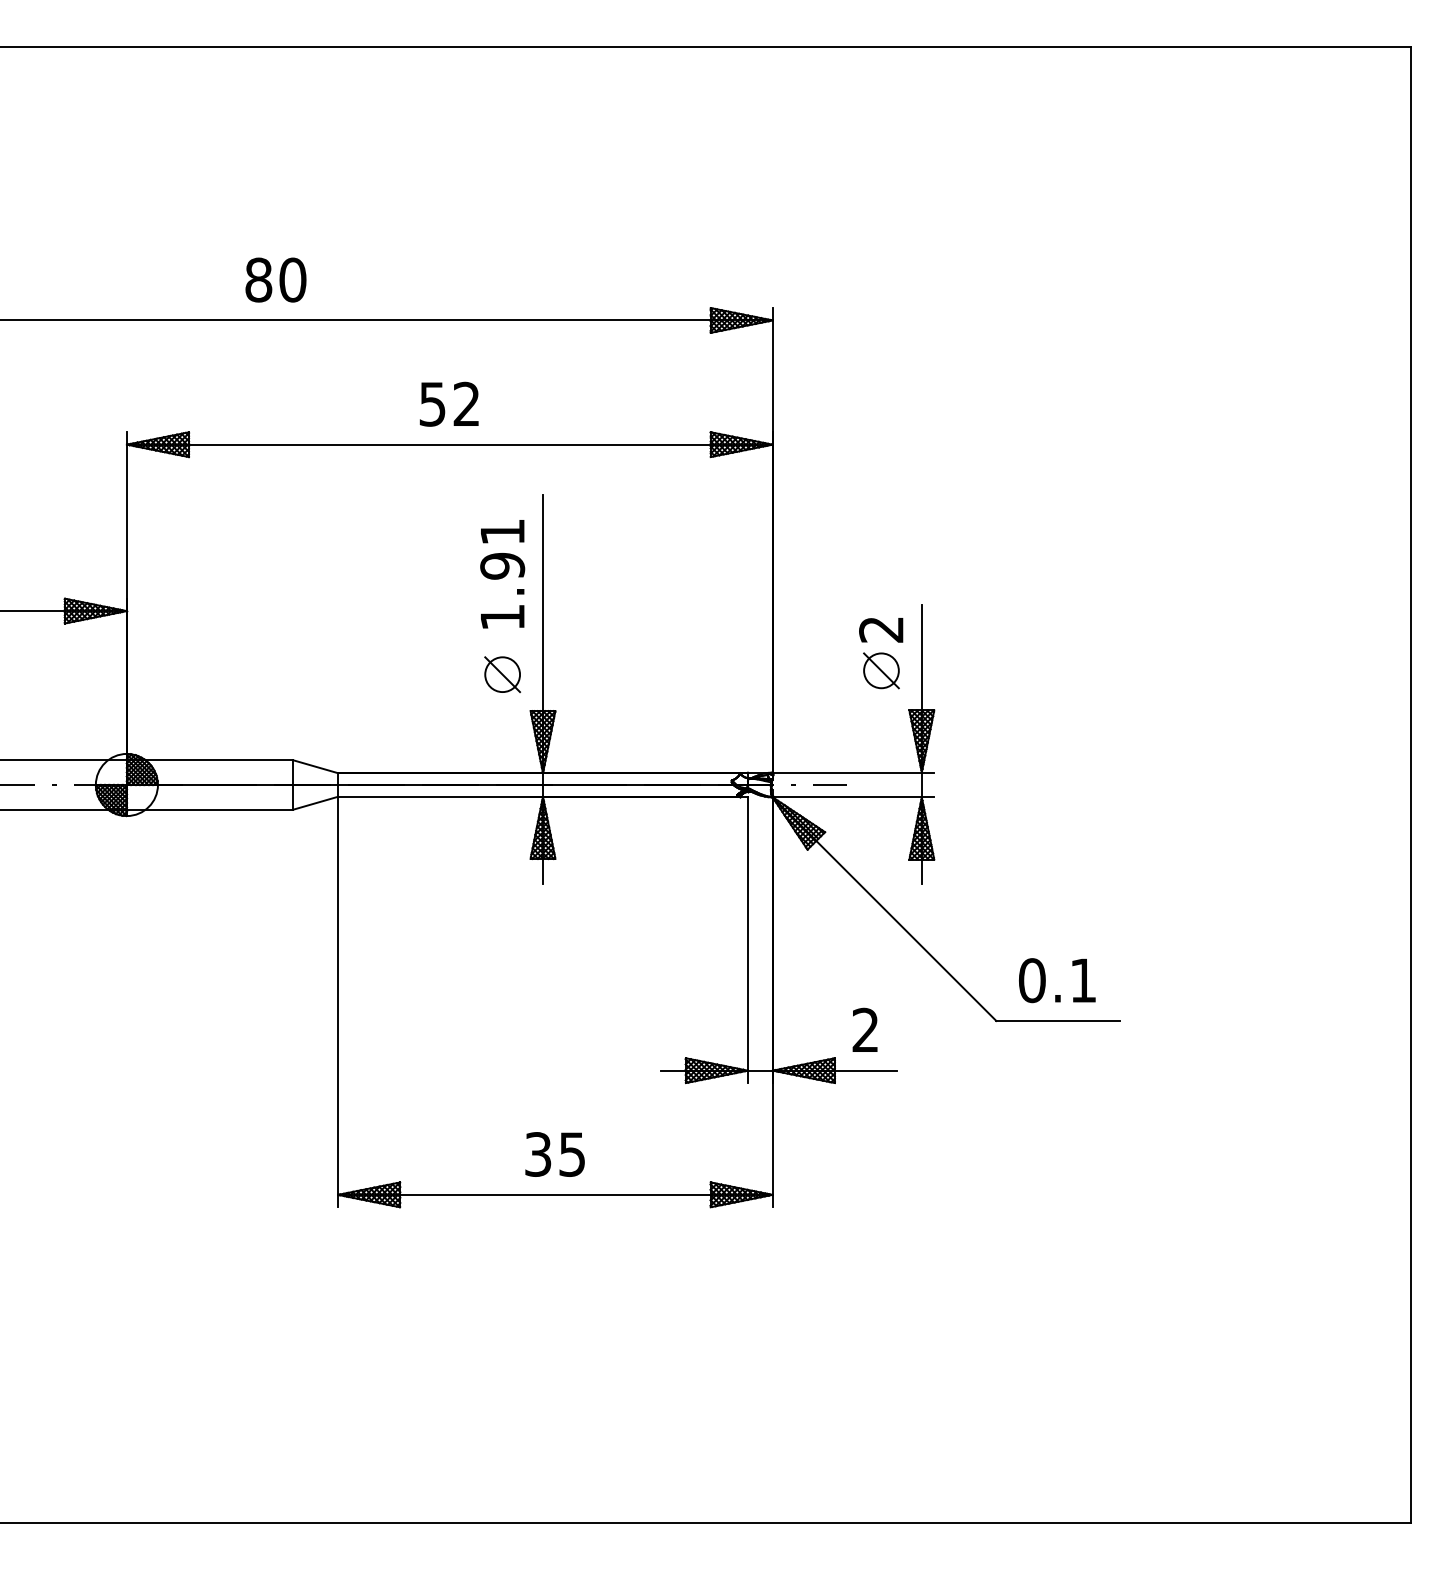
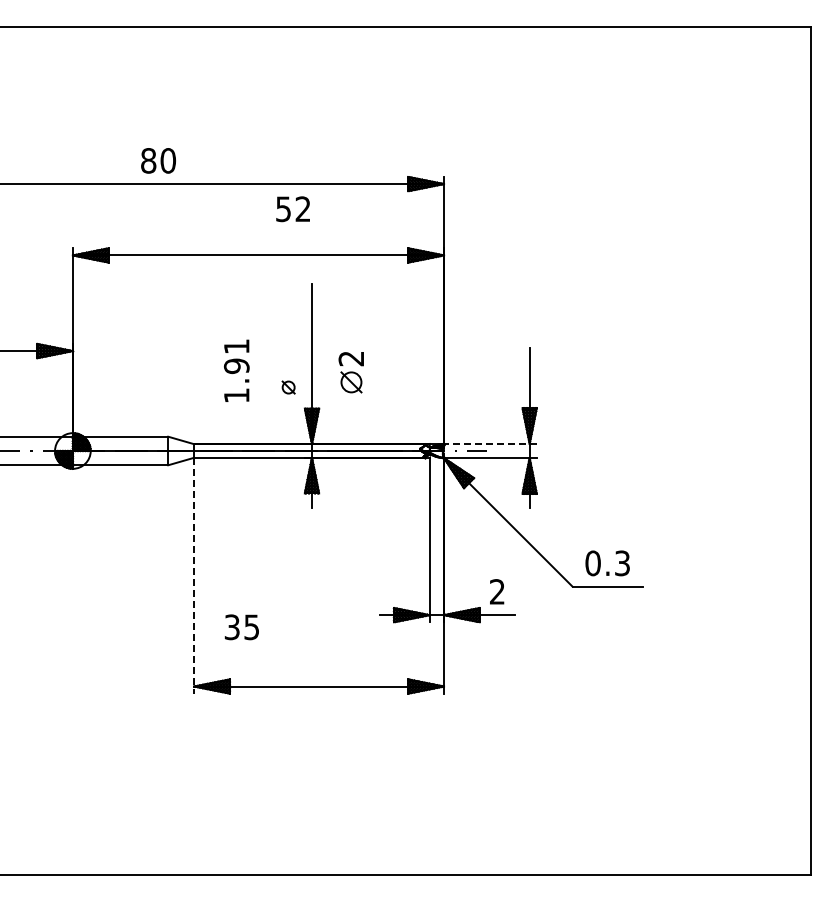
text: (448, 404) -> (292, 209), moved
text: (502, 573) -> (236, 370), moved
part: (879, 653) -> (350, 372), moved
part: (502, 674) -> (288, 387), size x0.6
line: (853, 771) -> (490, 443), solid -> dashed
text: (1083, 980) -> (622, 563), 0.1 -> 0.3
line: (338, 1001) -> (194, 575), solid -> dashed
text: (554, 1154) -> (241, 627), moved

